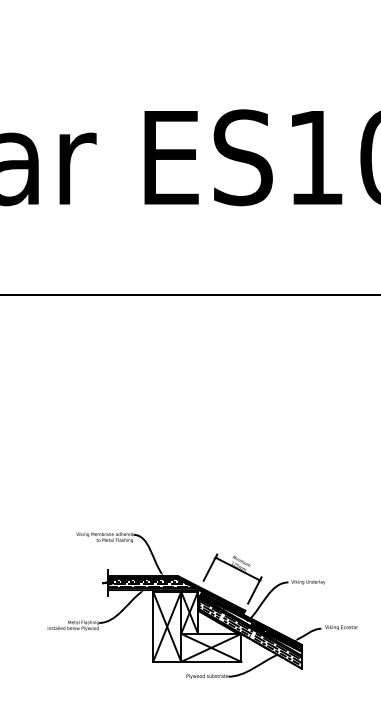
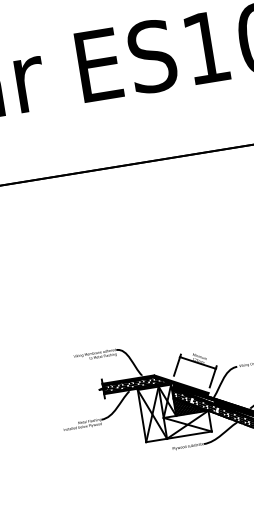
hatch: (217, 621) -> (189, 404), added

